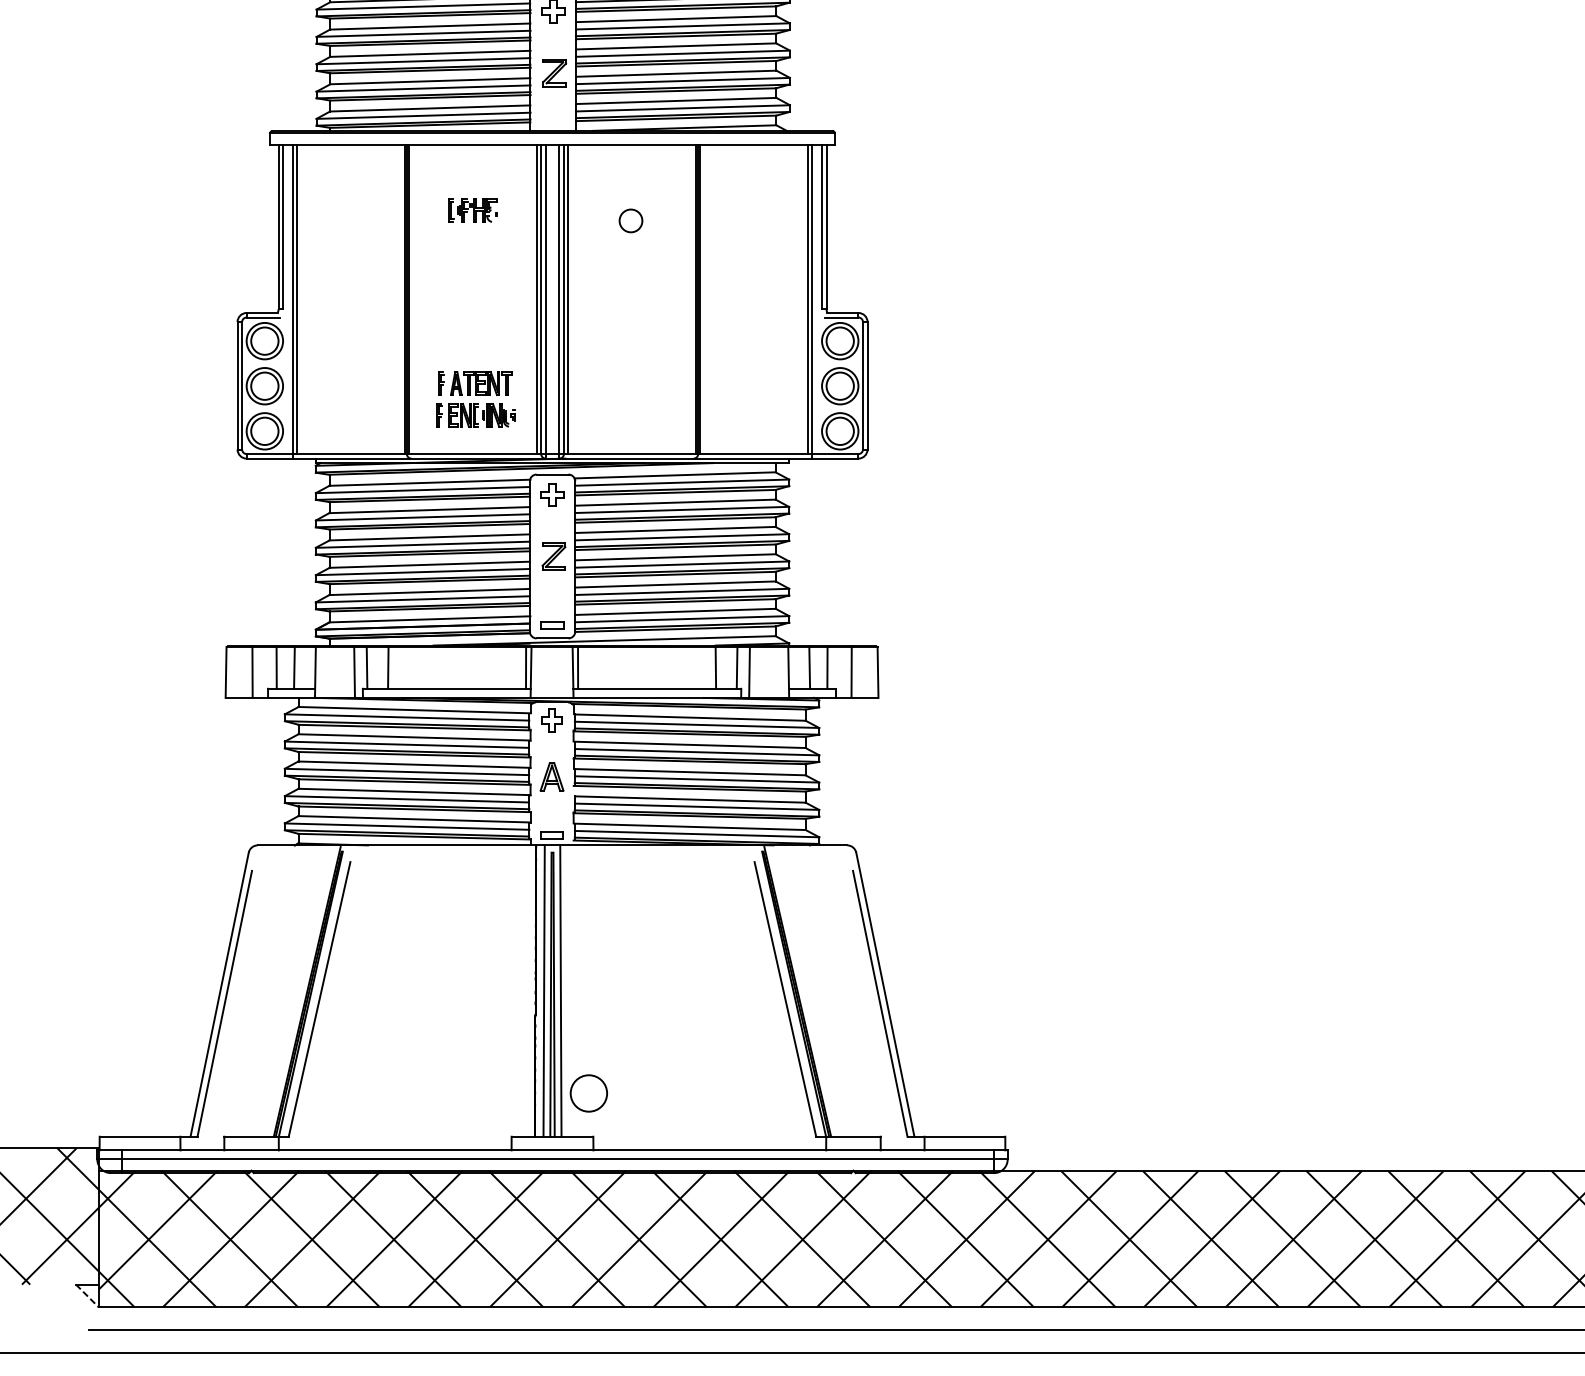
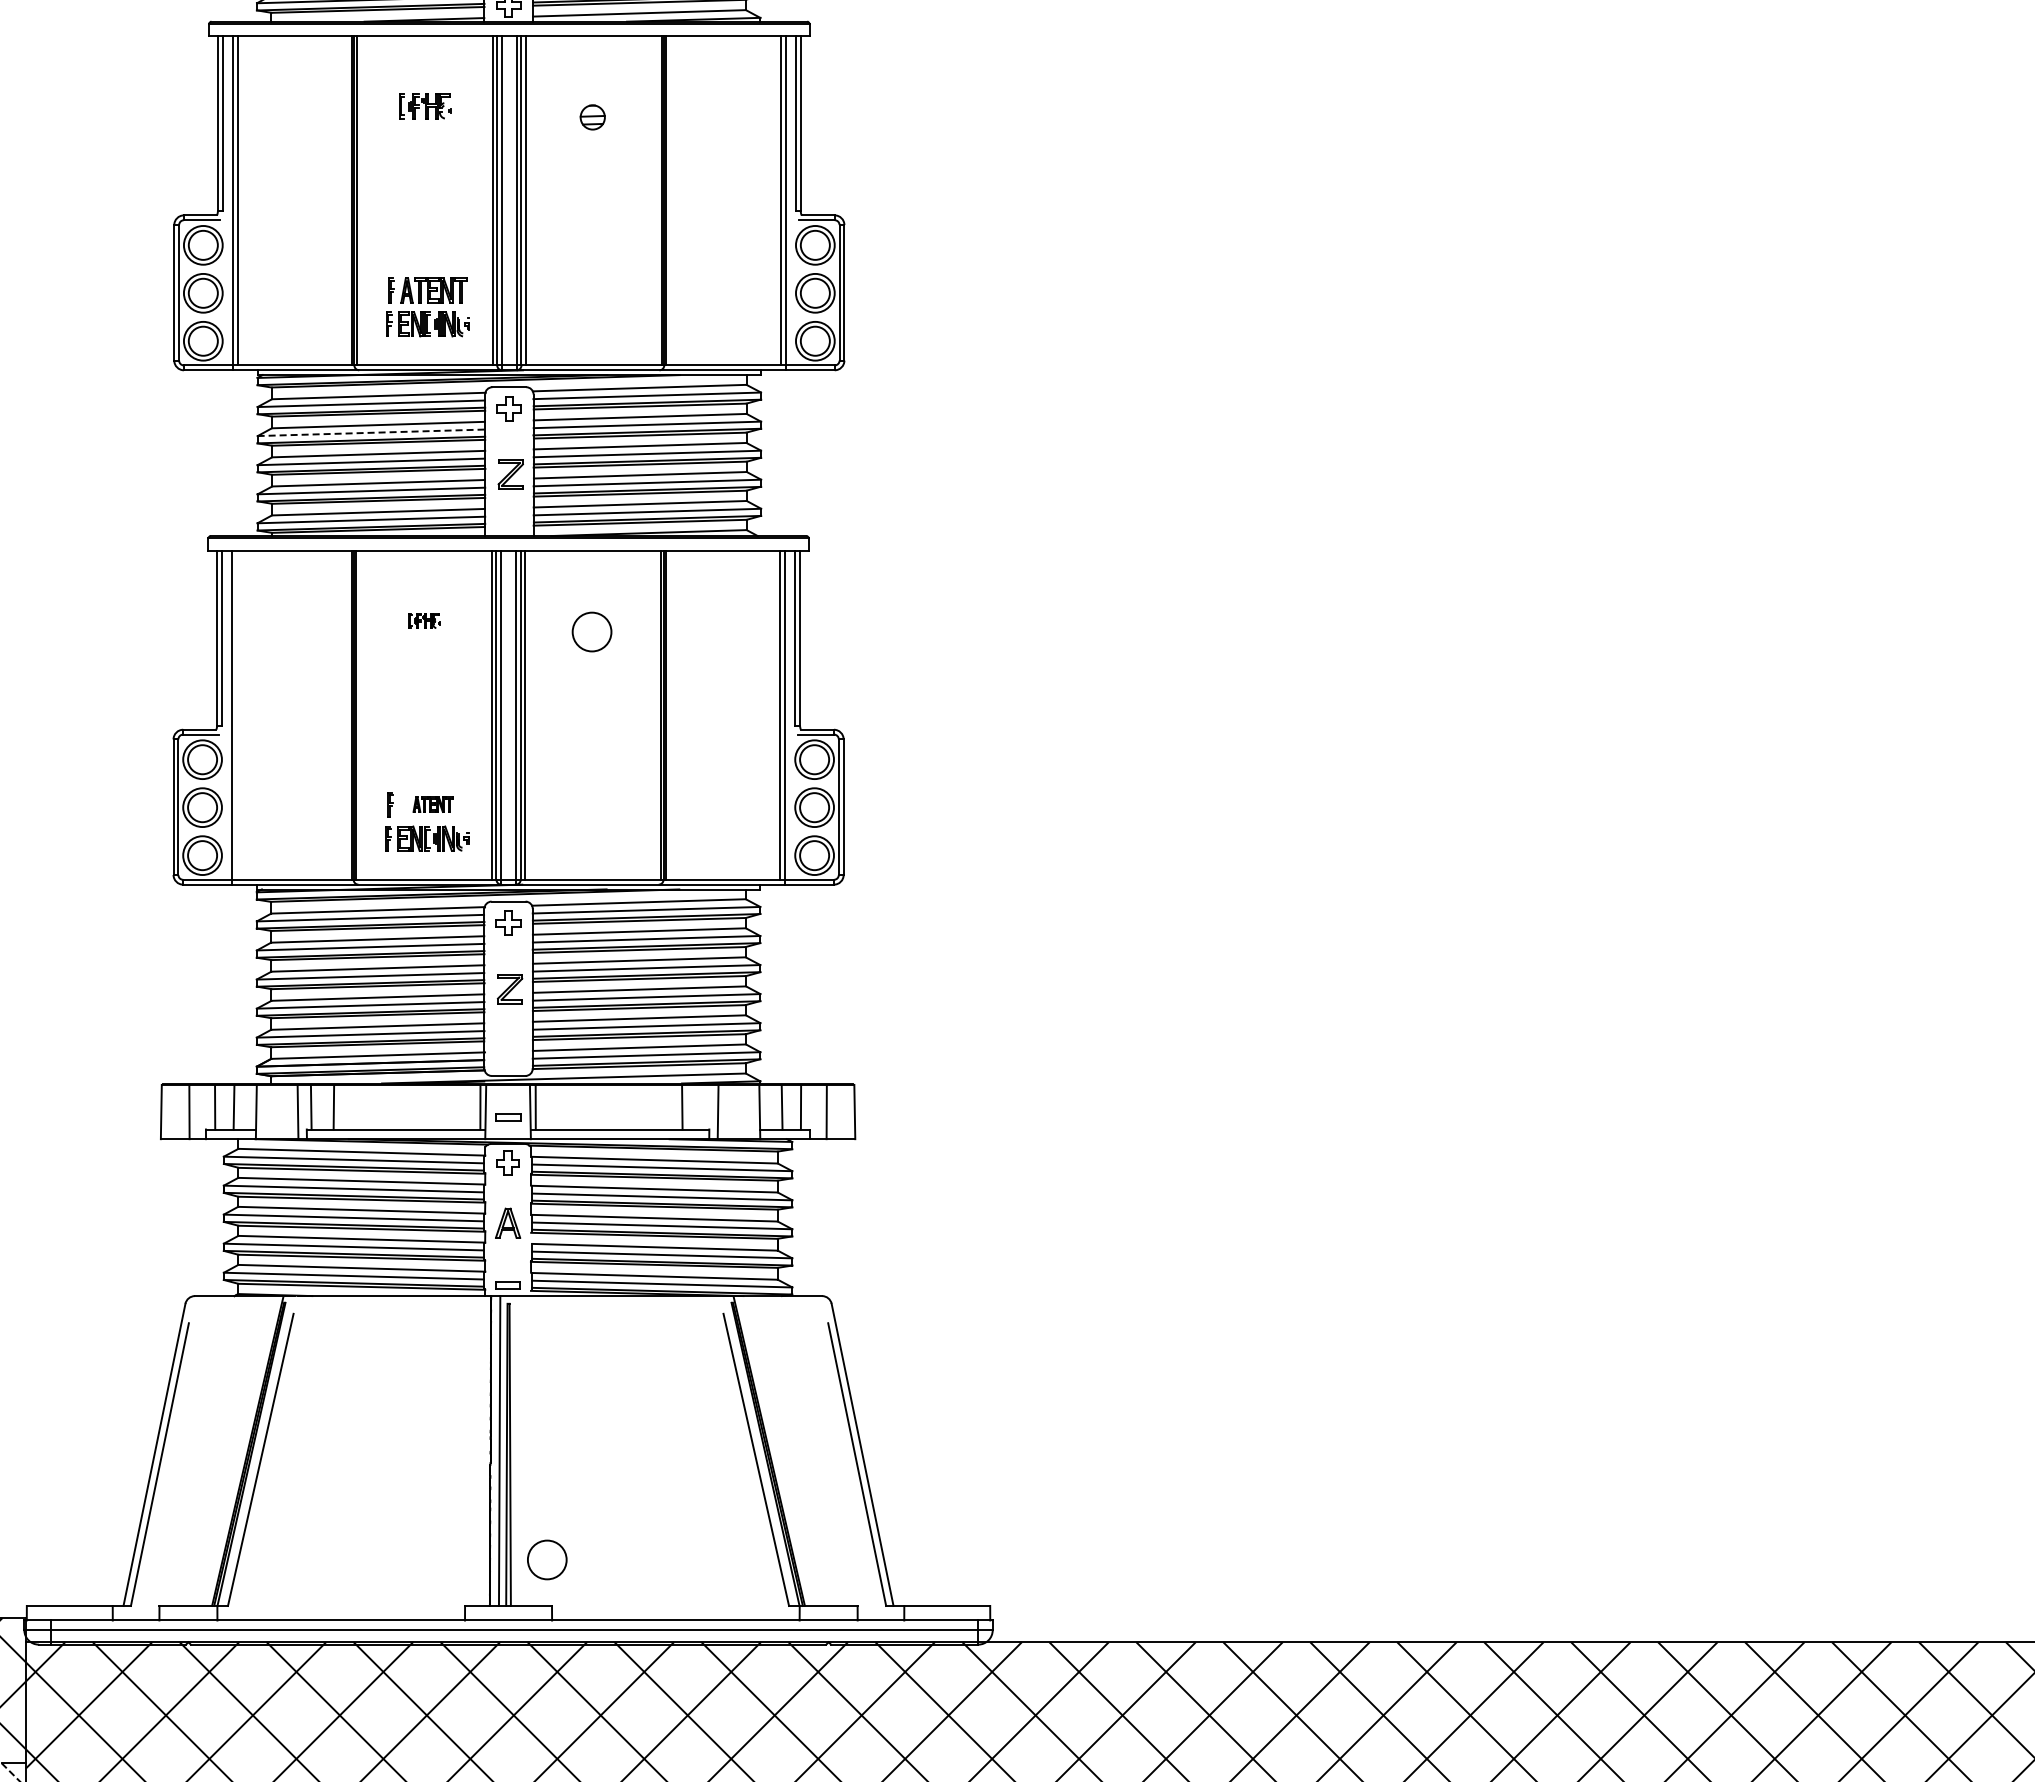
line: (423, 33) -> (371, 432), solid -> dashed
part: (473, 210) -> (424, 620), size x0.6
circle: (630, 220) -> (591, 631), size x1.6
line: (296, 298) -> (236, 714), removed
part: (481, 383) -> (432, 804), size x0.6
part: (552, 625) -> (508, 1117), moved
line: (736, 667) -> (704, 1106), removed
line: (560, 990) -> (517, 1450), removed

